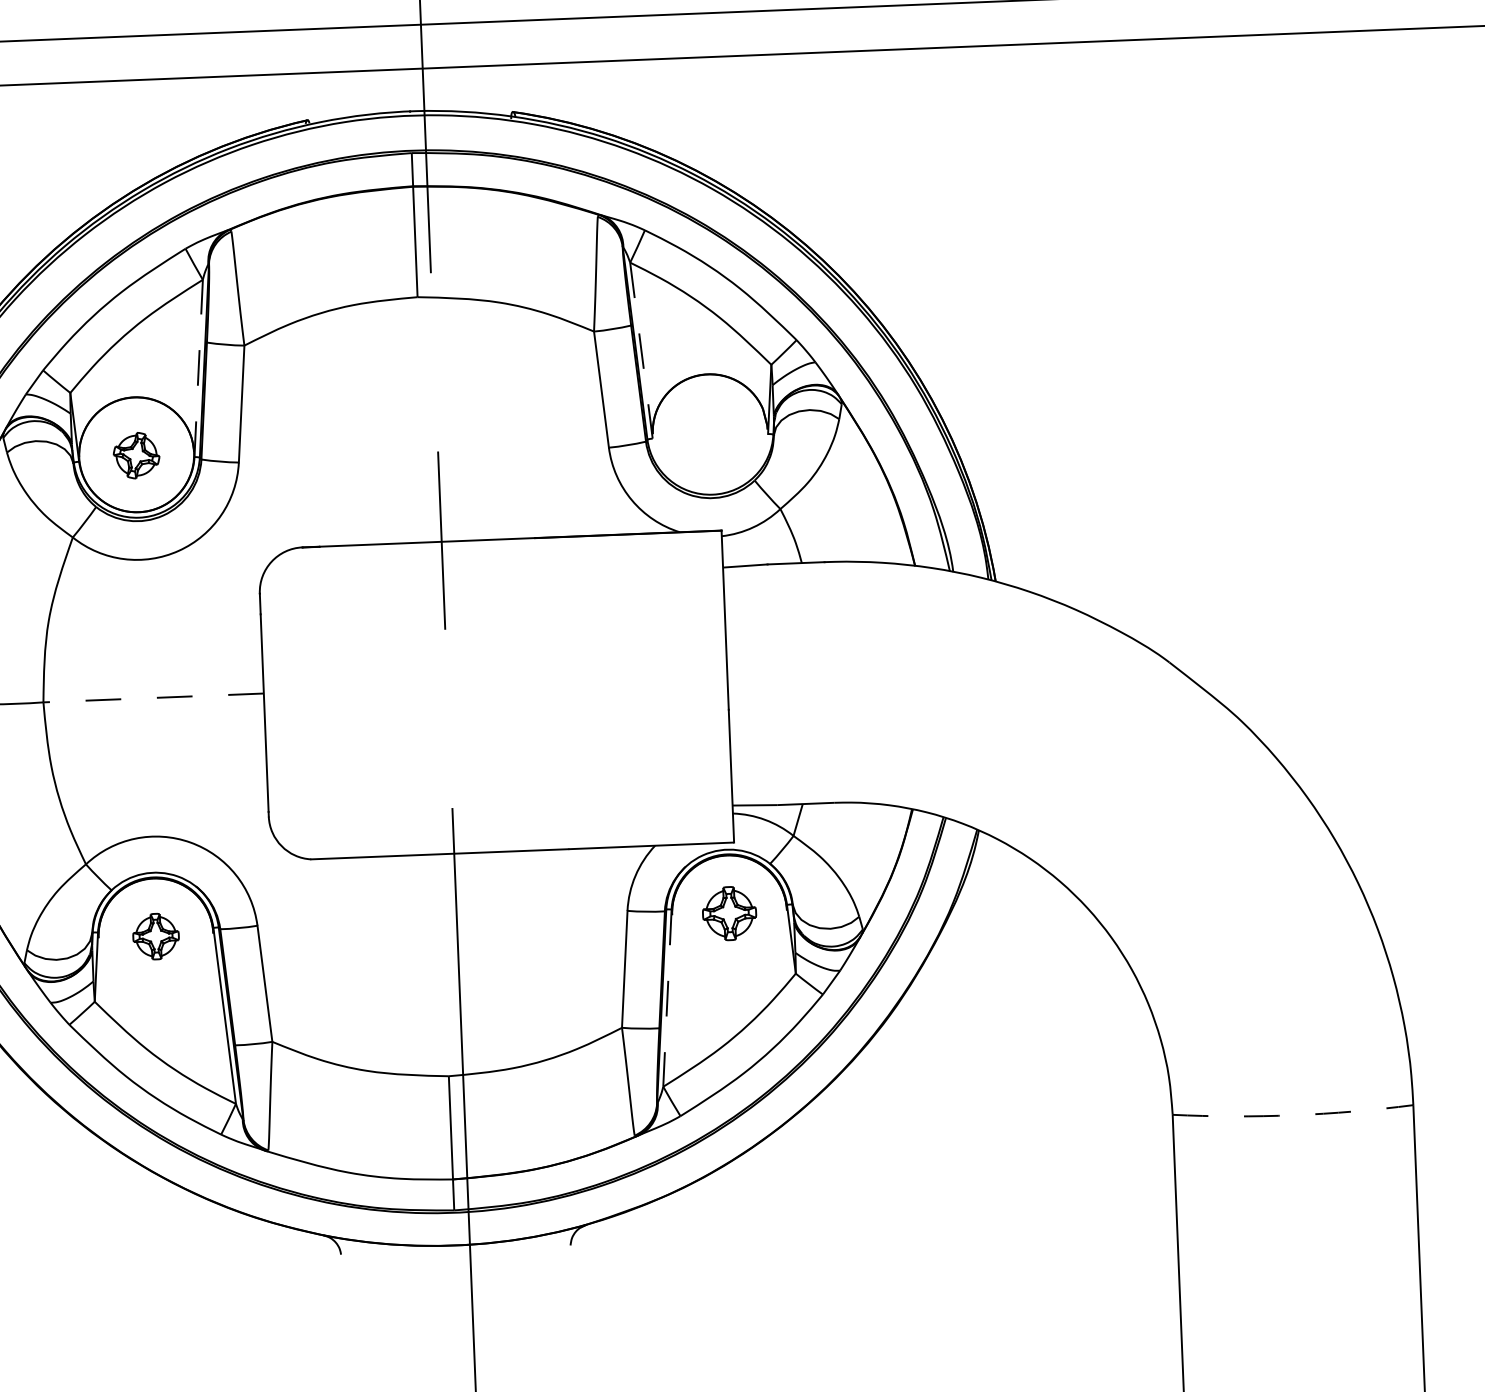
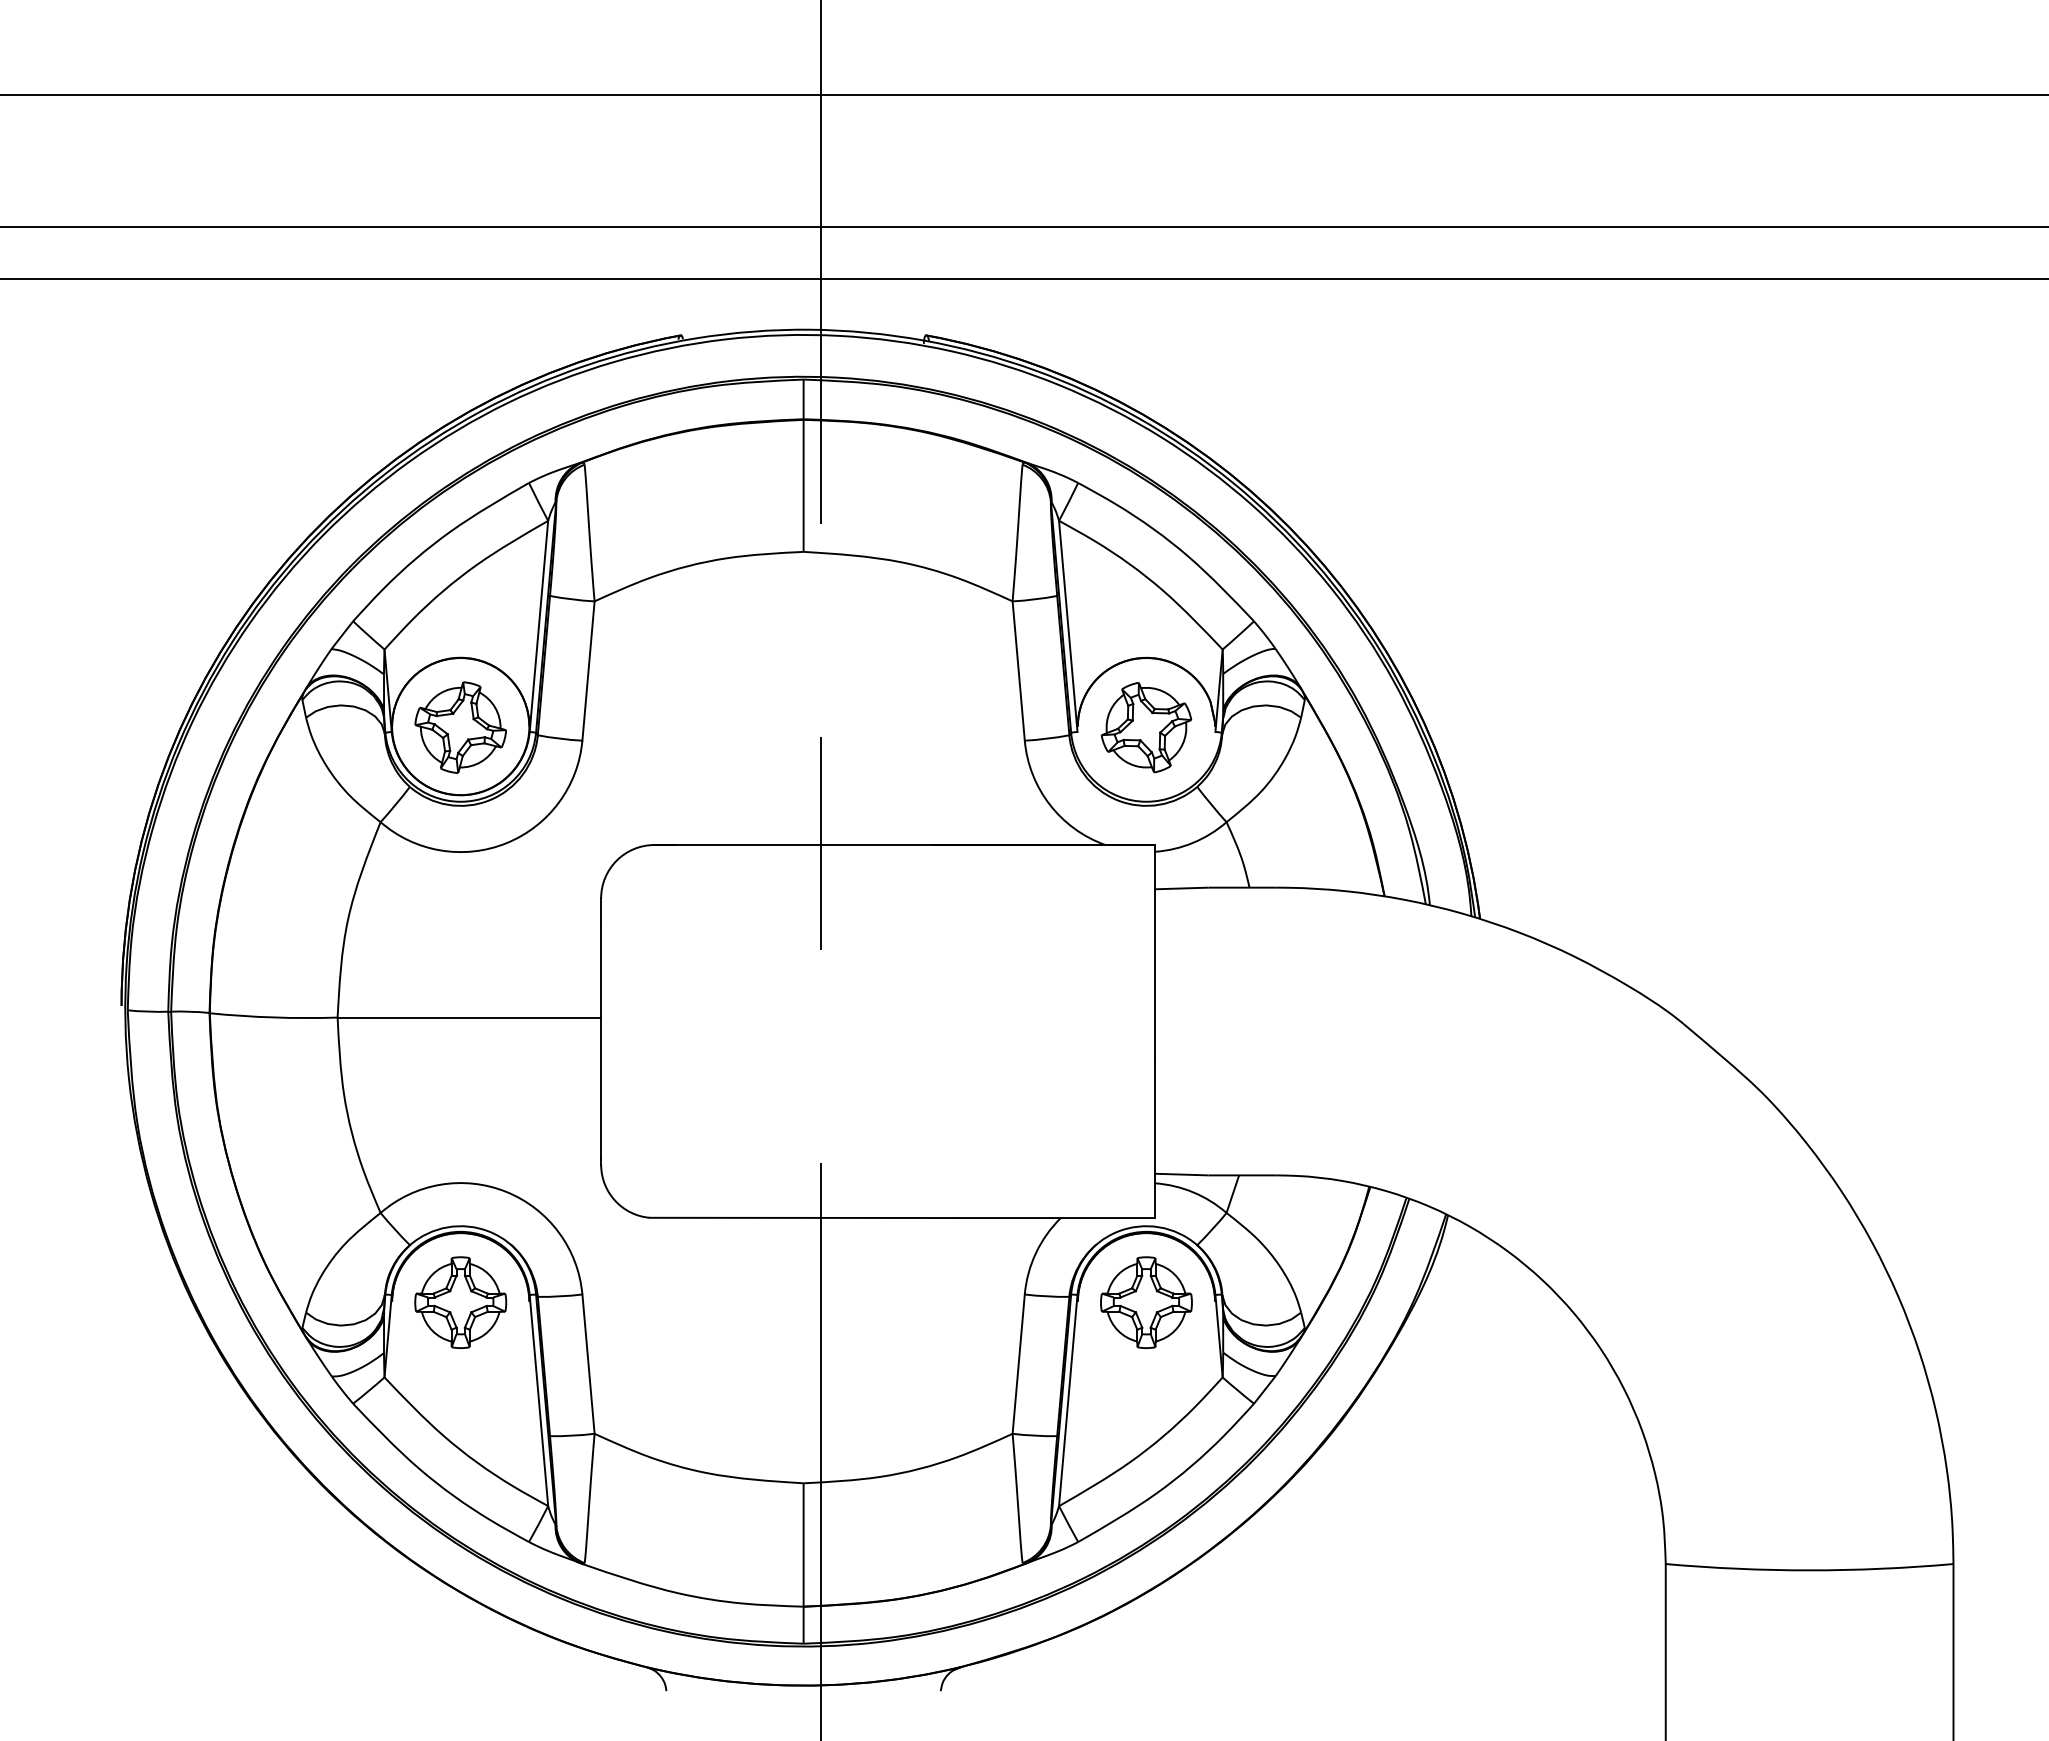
line: (641, 350) -> (1068, 626), dashed -> solid
line: (198, 368) -> (538, 626), dashed -> solid
part: (710, 432) -> (1146, 727), added
part: (136, 455) -> (460, 727), size x1.67
line: (153, 697) -> (469, 1017), dashed -> solid
part: (729, 913) -> (1146, 1302), size x1.43
part: (155, 936) -> (460, 1302), size x1.67
line: (667, 998) -> (1068, 1400), dashed -> solid
arc: (1293, 1115) -> (1809, 1570), dashed -> solid

